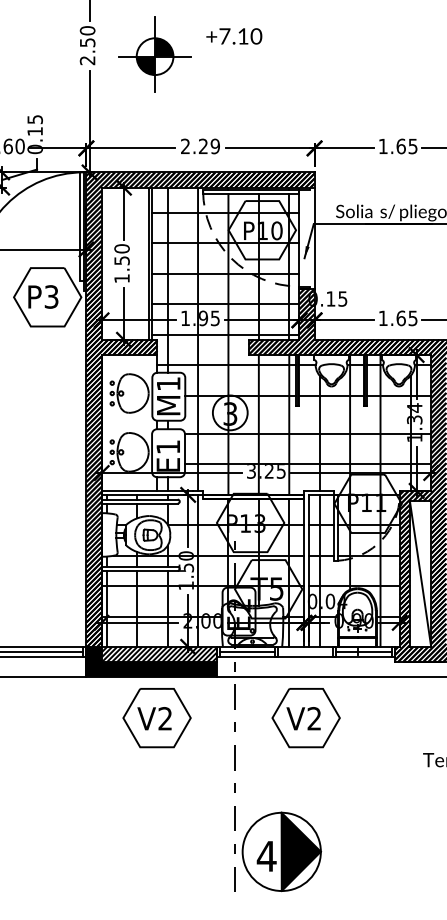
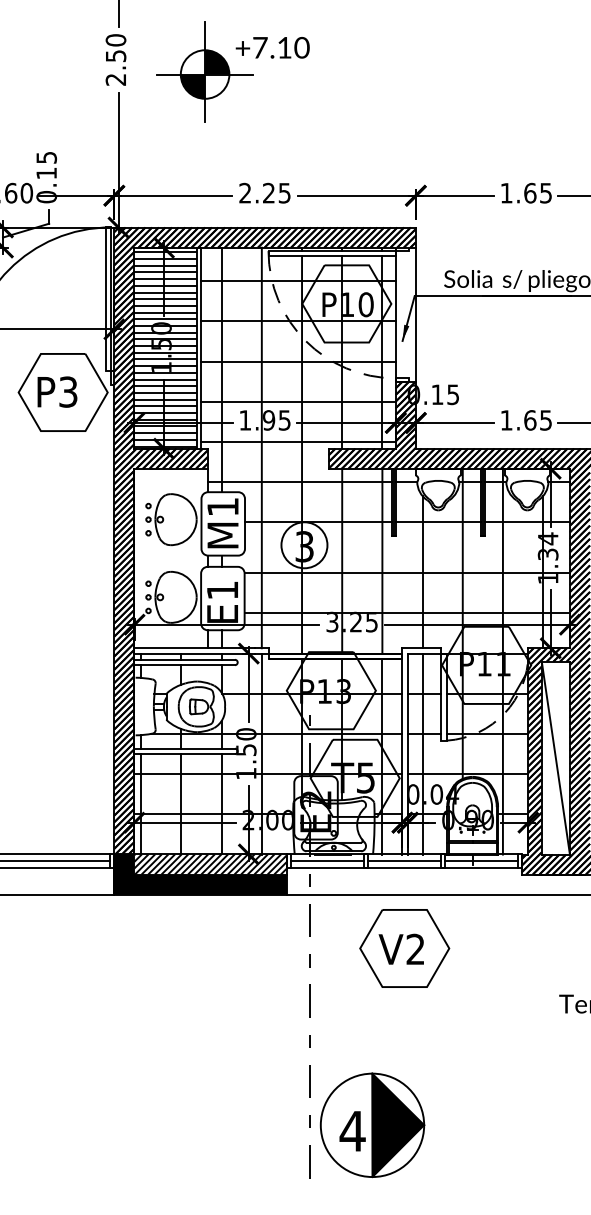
text: (234, 36) -> (272, 47), moved
text: (215, 145) -> (284, 192), 2.29 -> 2.25
hatch: (125, 264) -> (165, 349), added
line: (305, 652) -> (403, 861), added
part: (156, 718) -> (207, 948), removed

